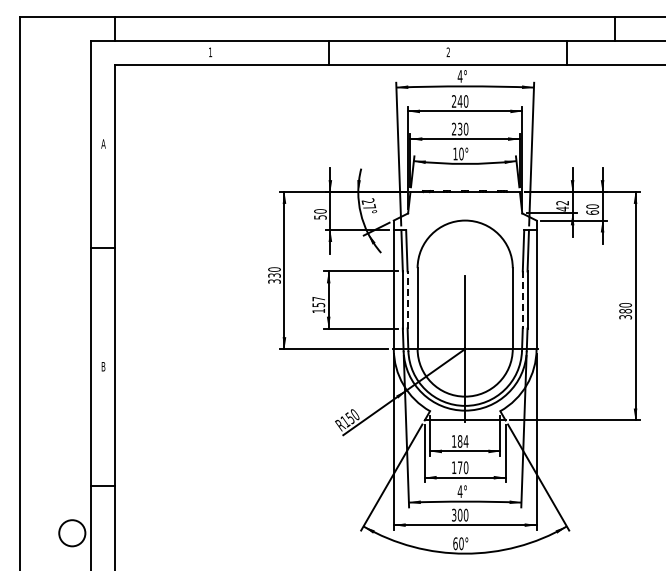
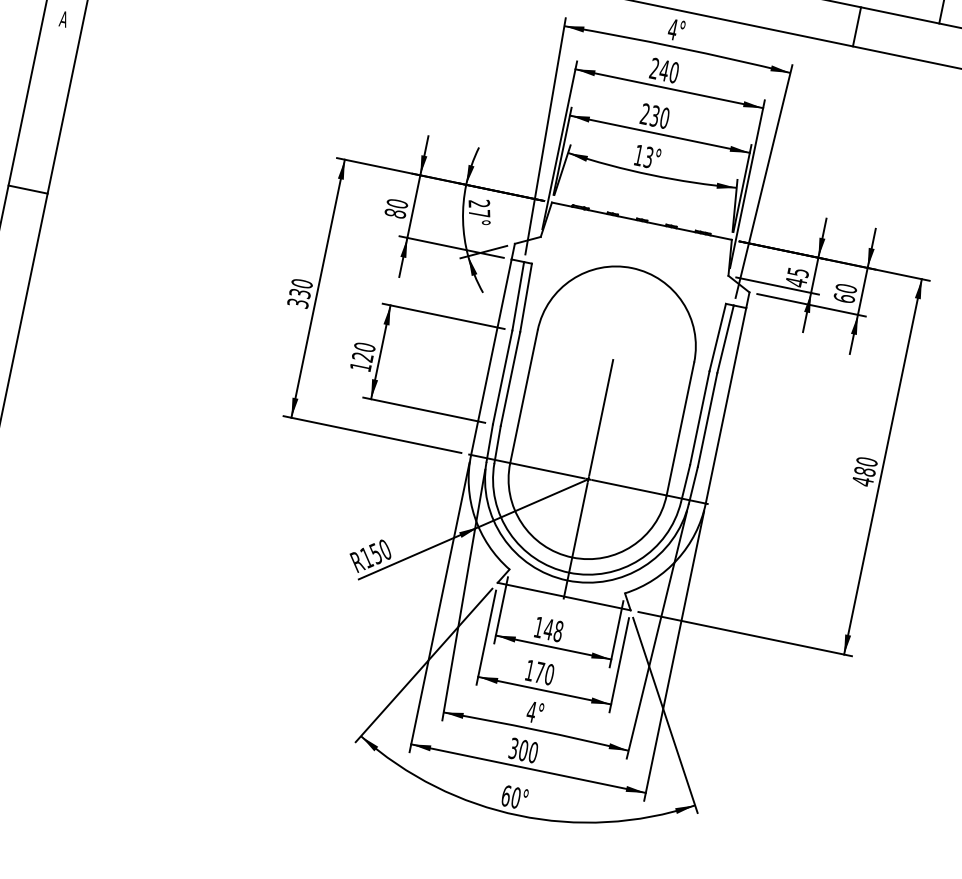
text: (461, 153) -> (648, 156), 10° -> 13°
text: (562, 203) -> (797, 273), 42 -> 45
text: (320, 217) -> (395, 213), 50 -> 80
line: (407, 299) -> (510, 378), dashed -> solid
line: (522, 299) -> (699, 417), dashed -> solid
text: (318, 301) -> (363, 351), 157 -> 120
text: (625, 316) -> (862, 480), 380 -> 480
text: (462, 441) -> (552, 630), 184 -> 148

